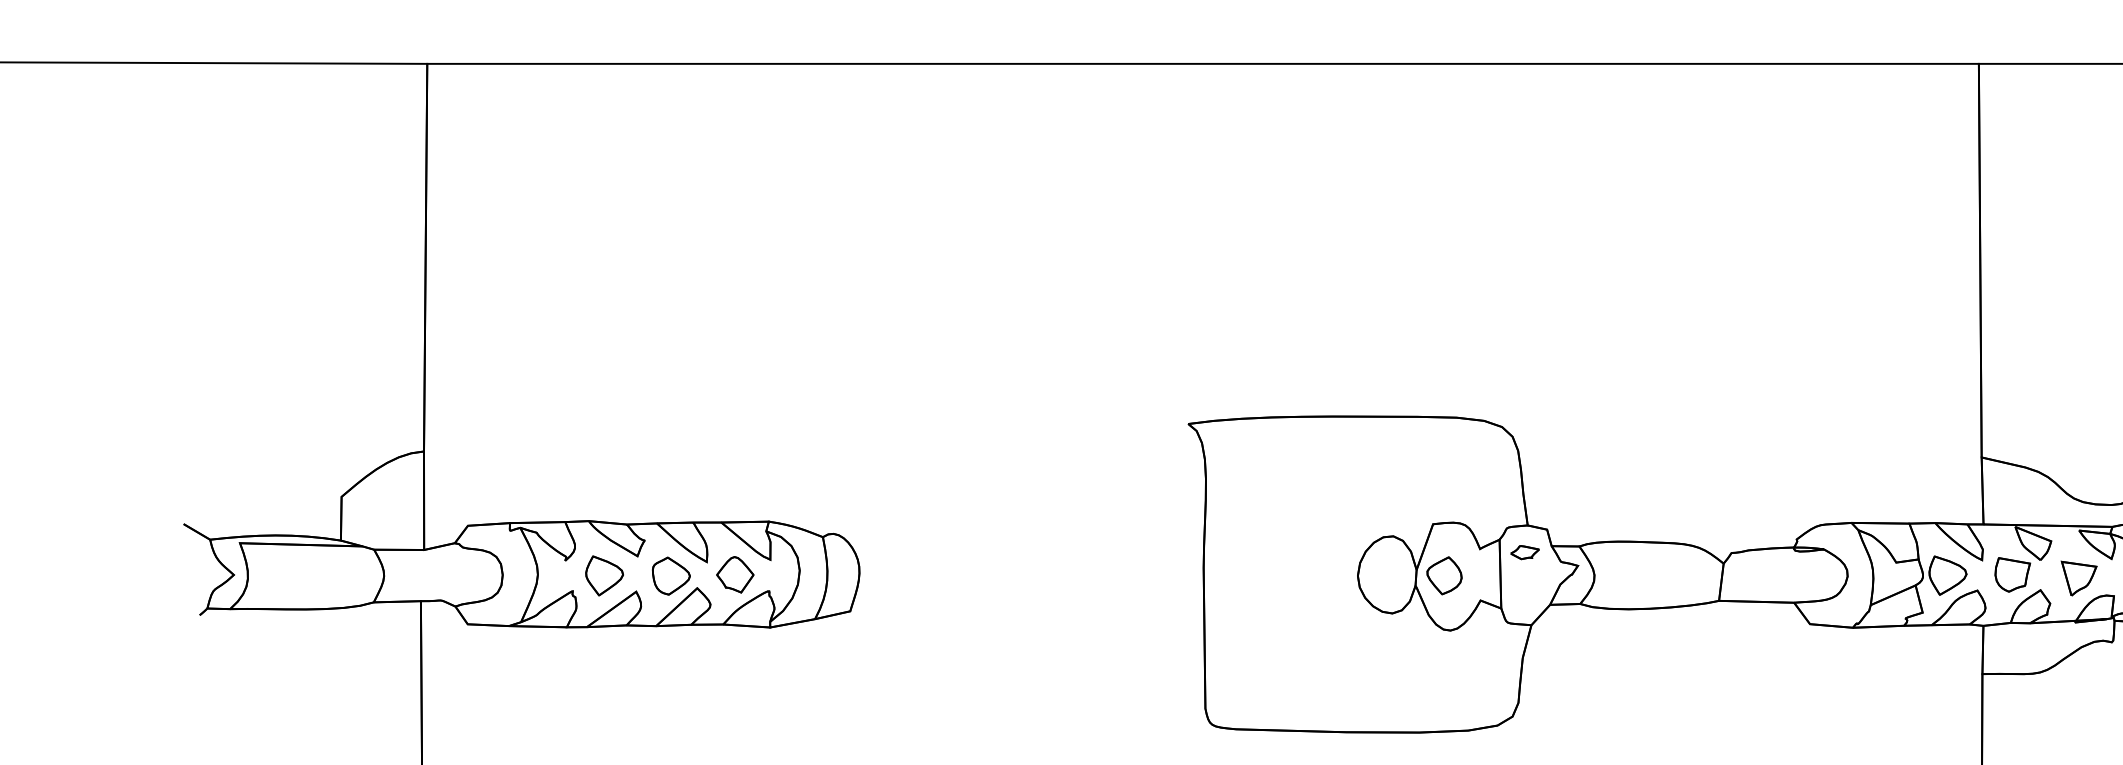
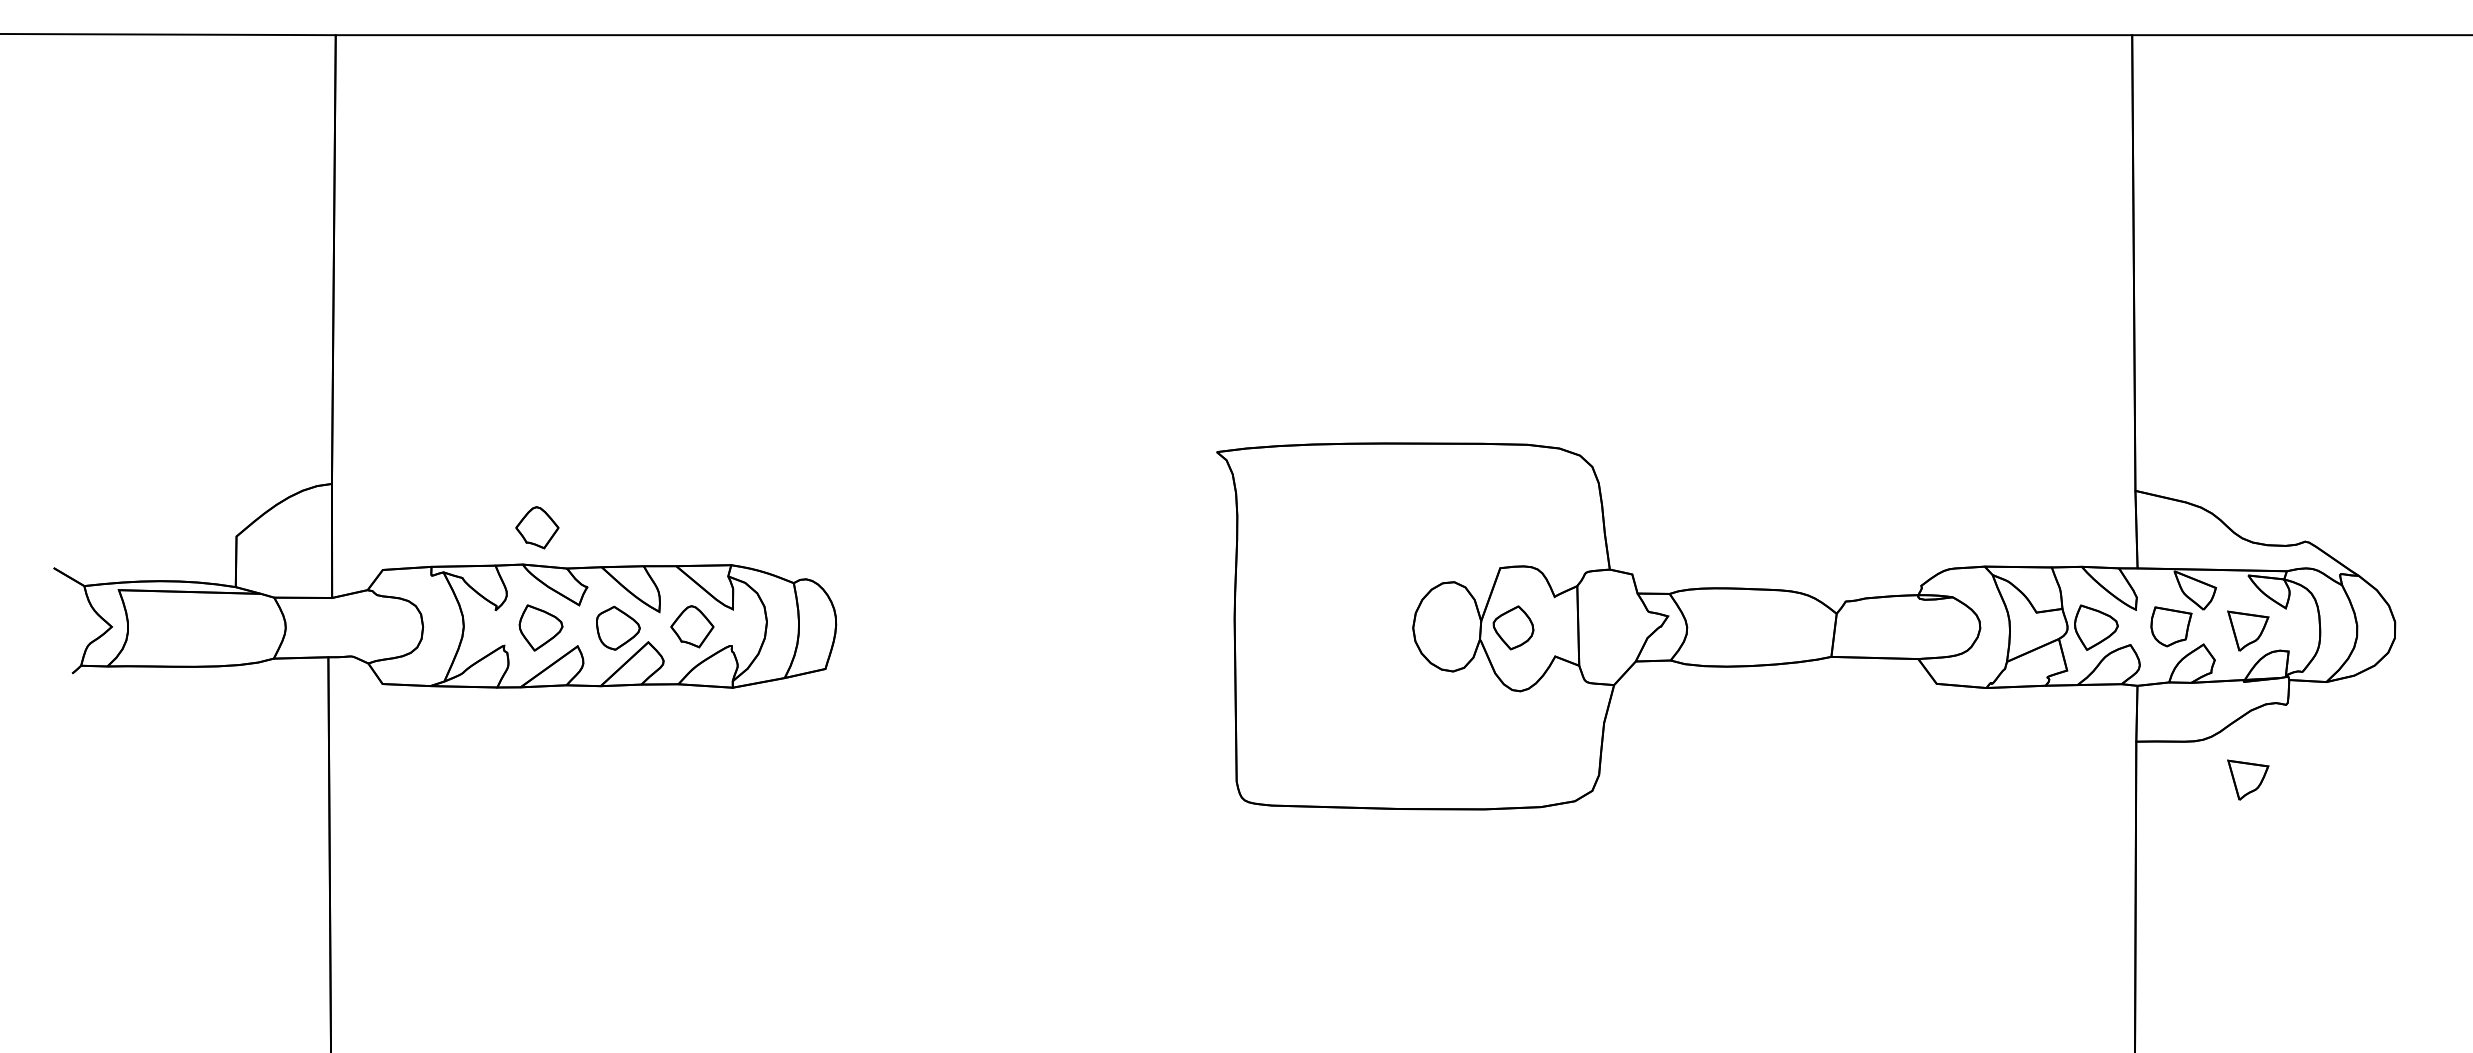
part: (601, 489) -> (537, 527), added
part: (1524, 552) -> (1606, 600), removed
part: (2079, 706) -> (2248, 779), added

